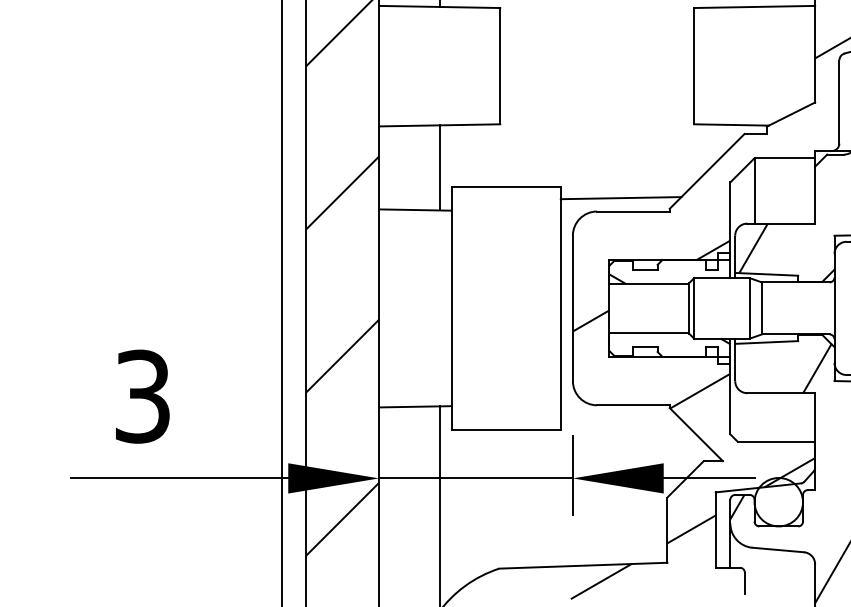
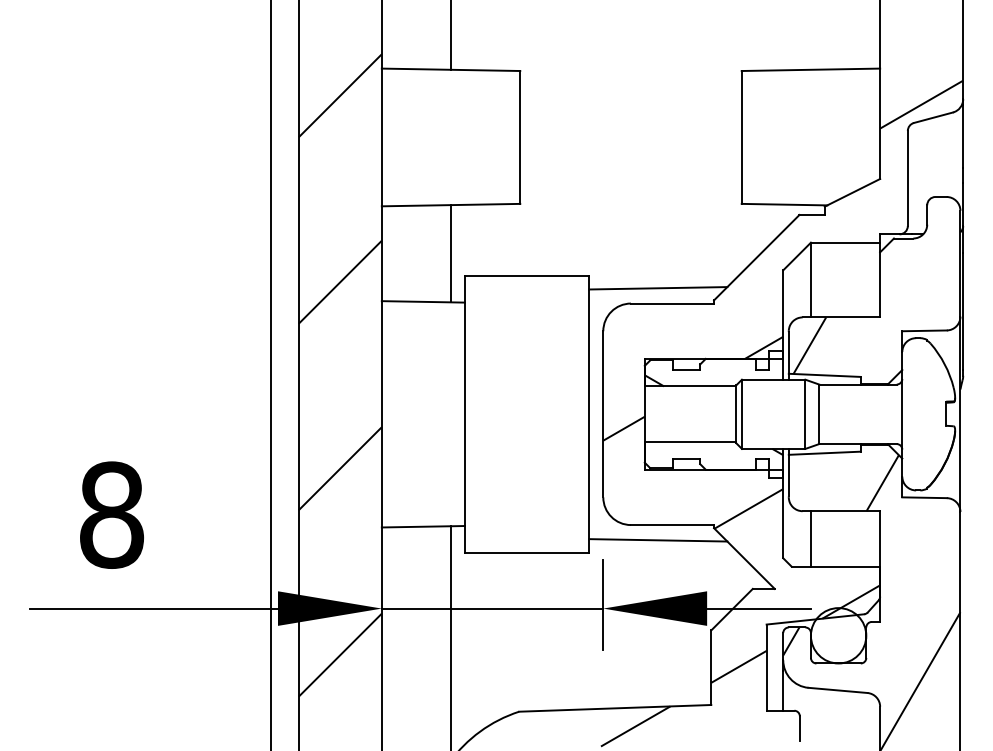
text: (143, 396) -> (112, 514), 3 -> 8
line: (754, 417) -> (810, 538), added
line: (621, 418) -> (658, 540), added

